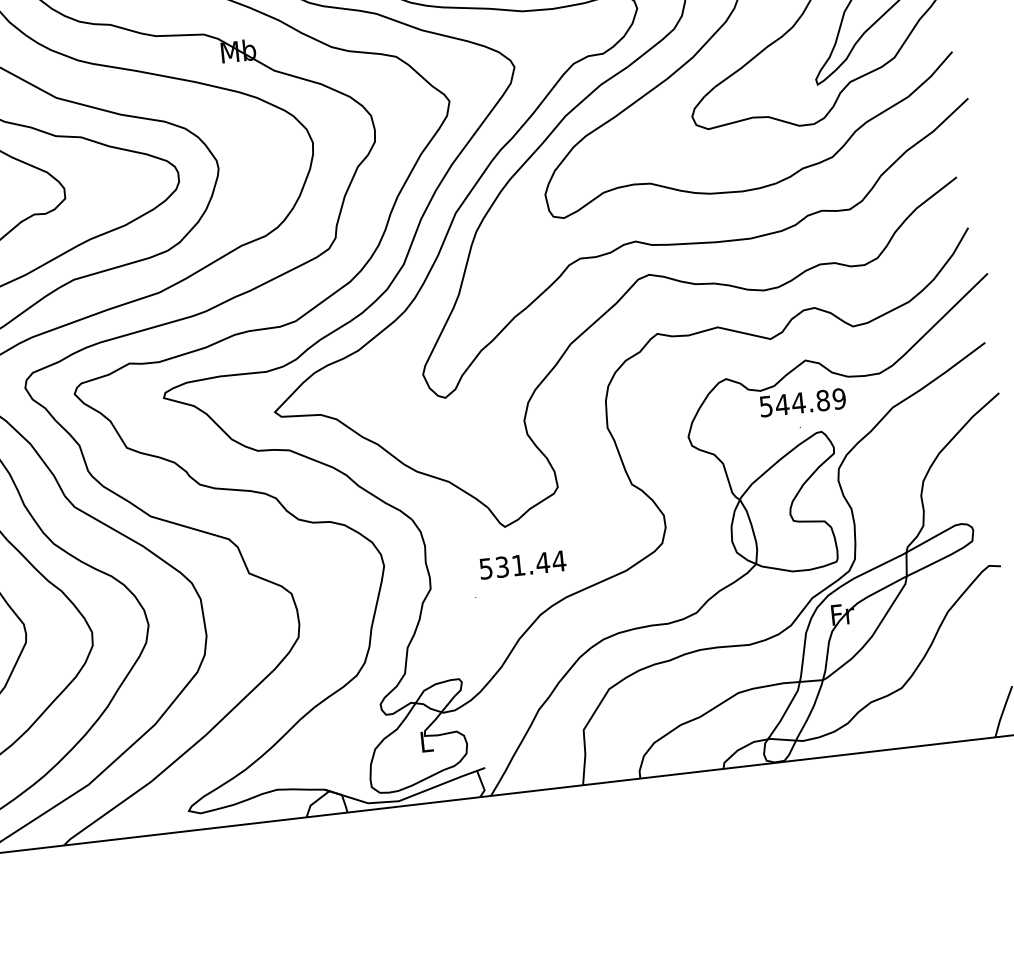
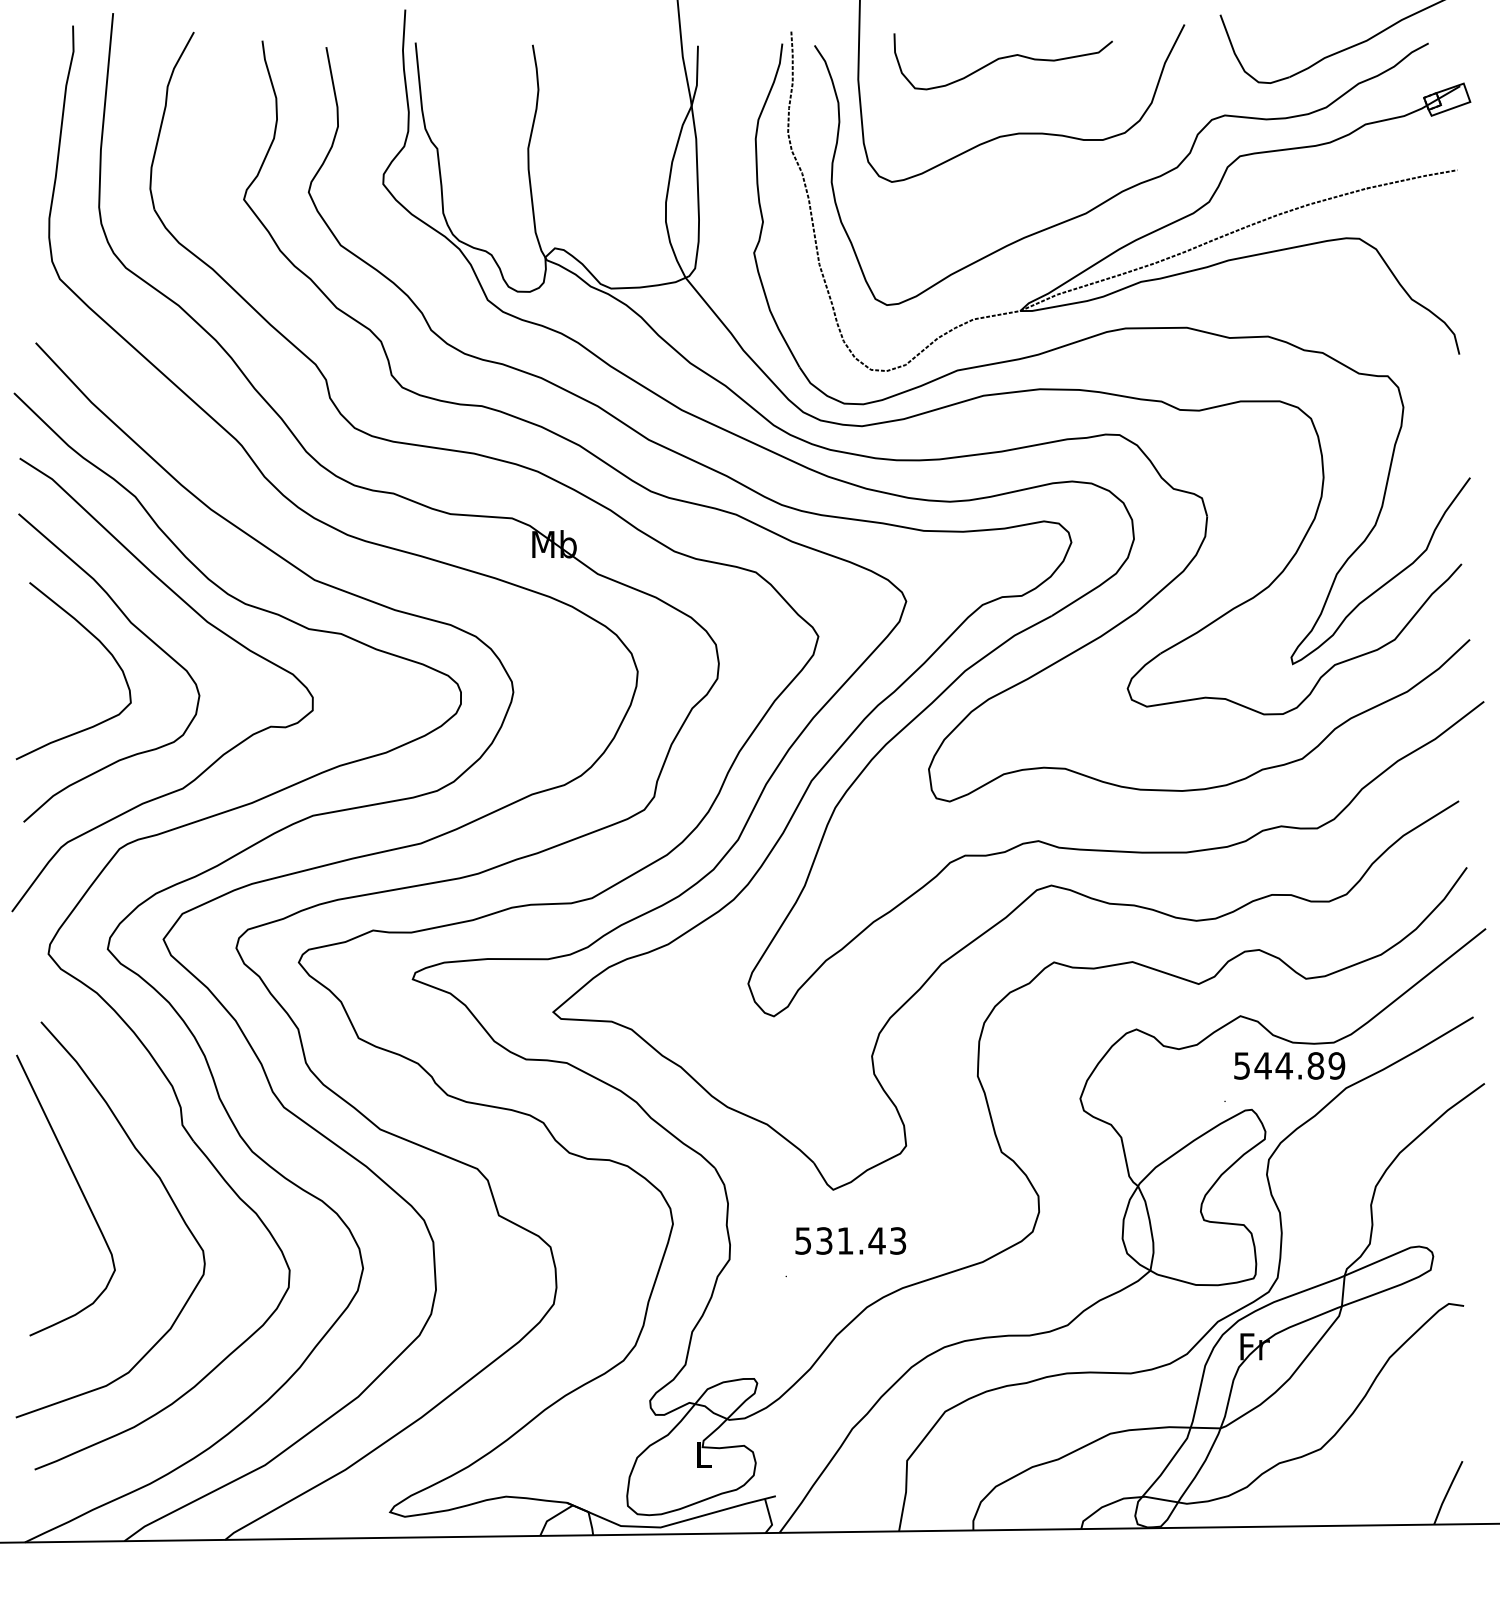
text: (802, 402) -> (1289, 1065), moved
text: (558, 560) -> (897, 1240), 531.44 -> 531.43

